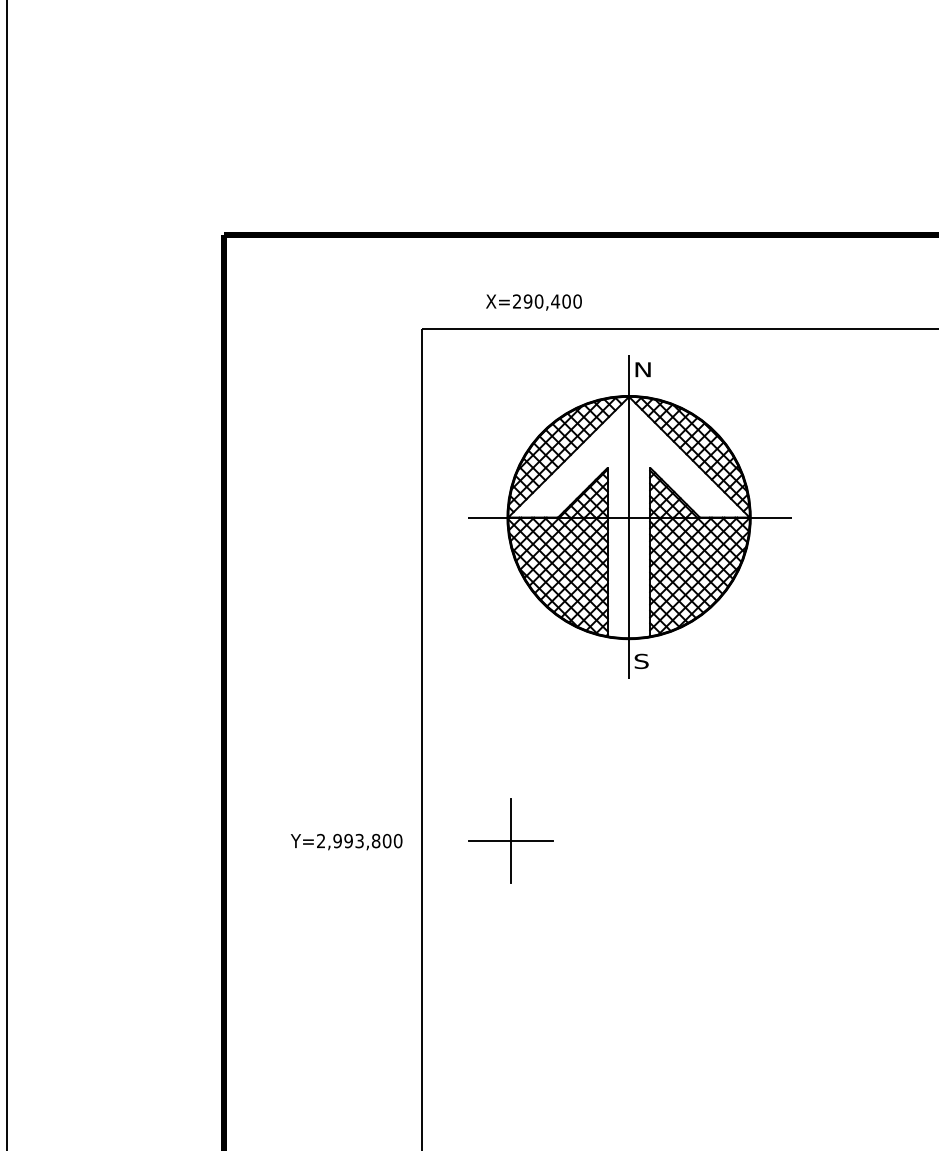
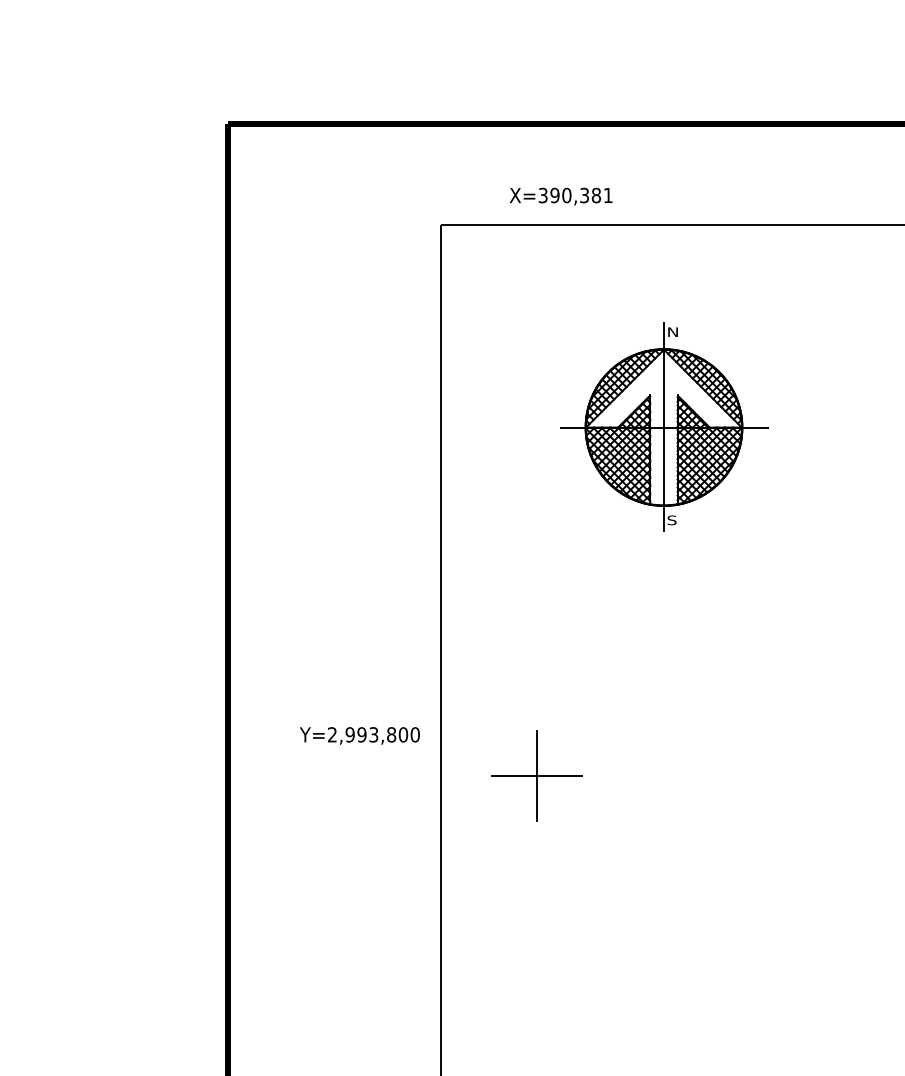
text: (547, 301) -> (575, 195), X=290,400 -> X=390,381
part: (629, 516) -> (664, 426), size x0.6
text: (346, 841) -> (359, 735), moved

